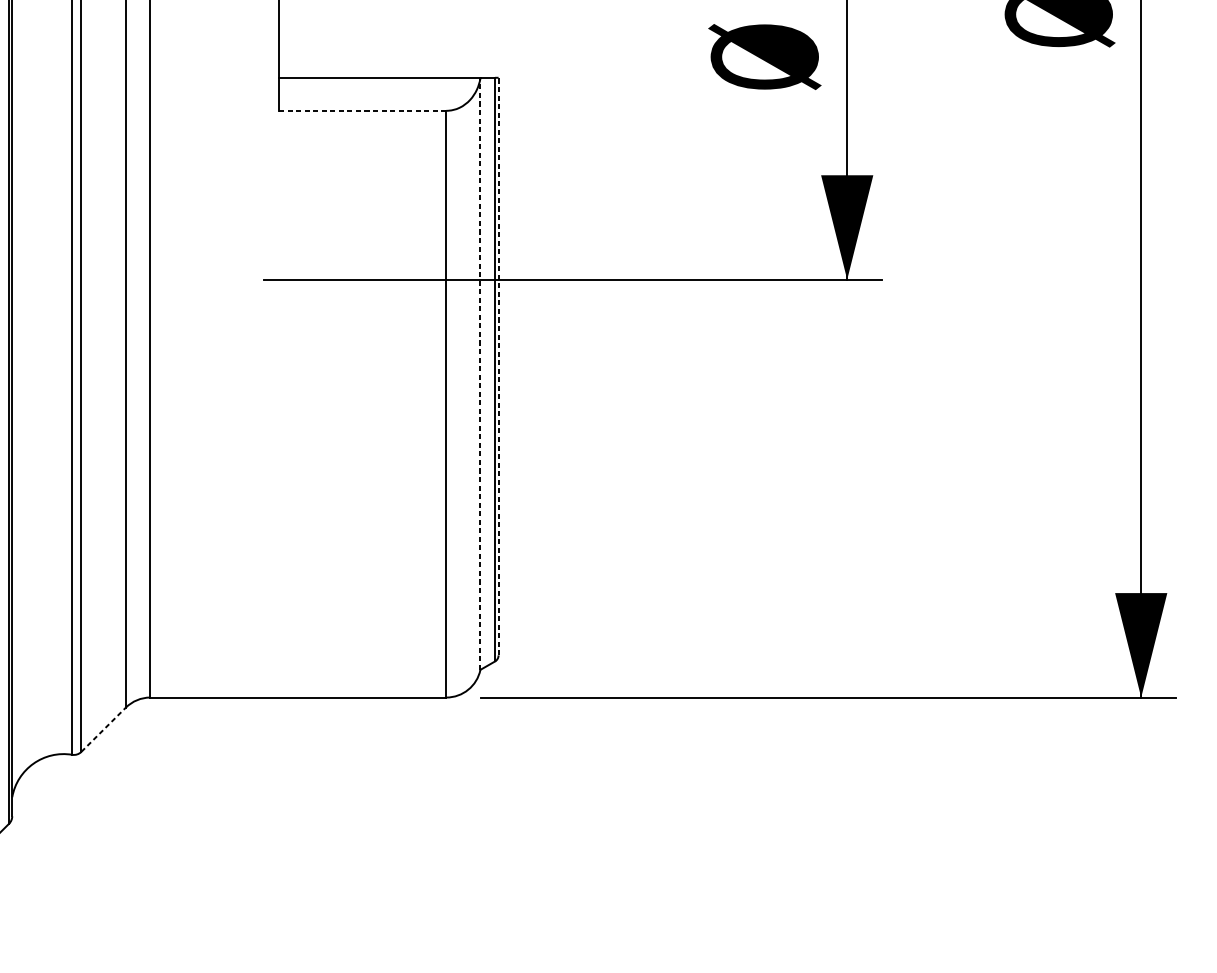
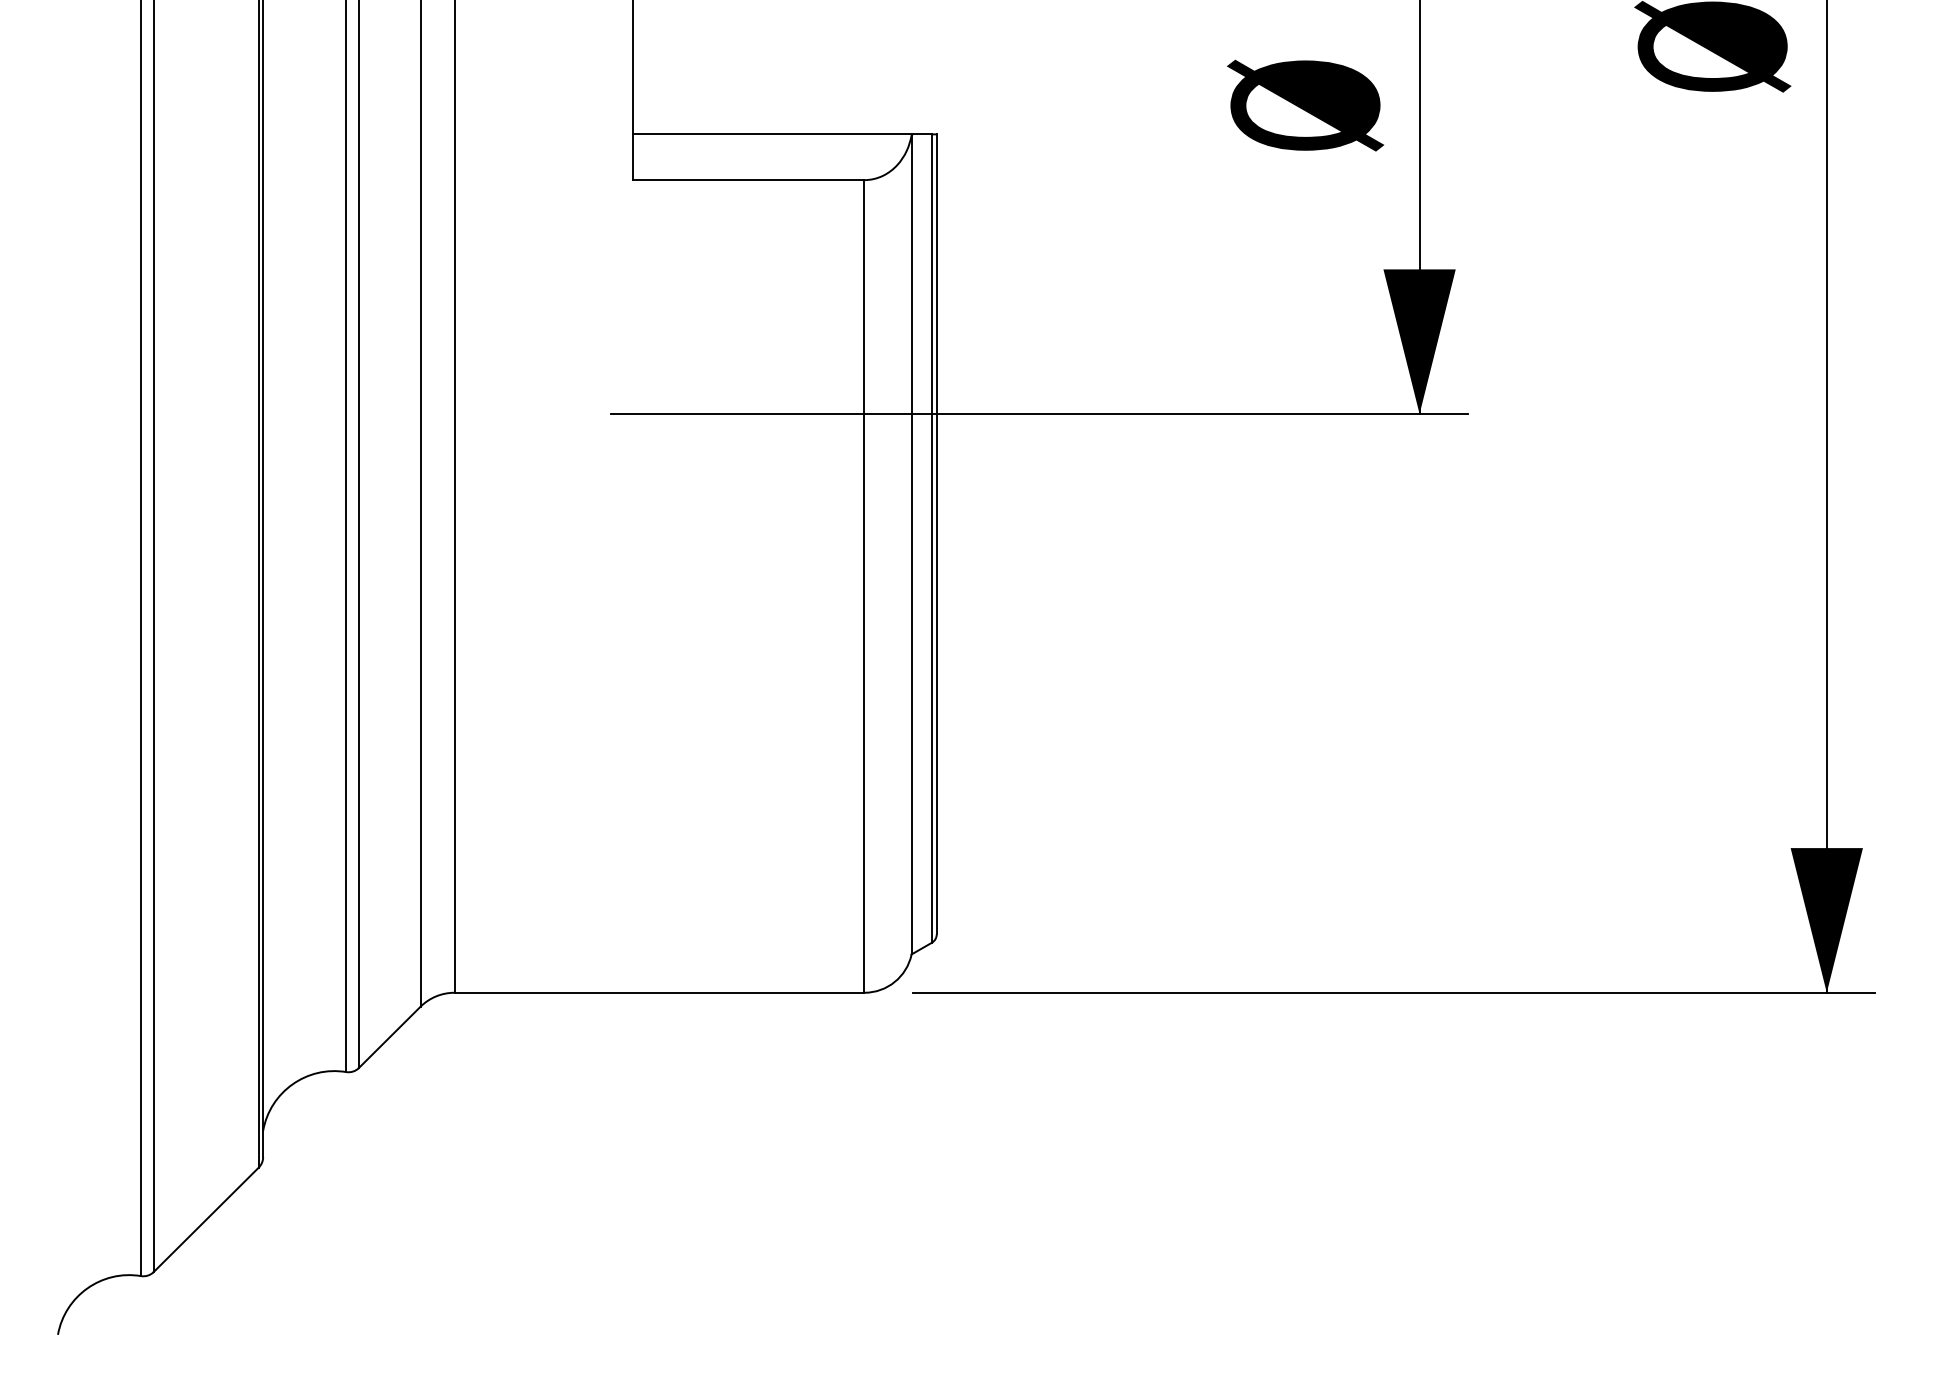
line: (362, 111) -> (748, 180), dashed -> solid
line: (498, 365) -> (936, 533), dashed -> solid
line: (480, 373) -> (911, 544), dashed -> solid
line: (104, 729) -> (390, 1037), dashed -> solid

